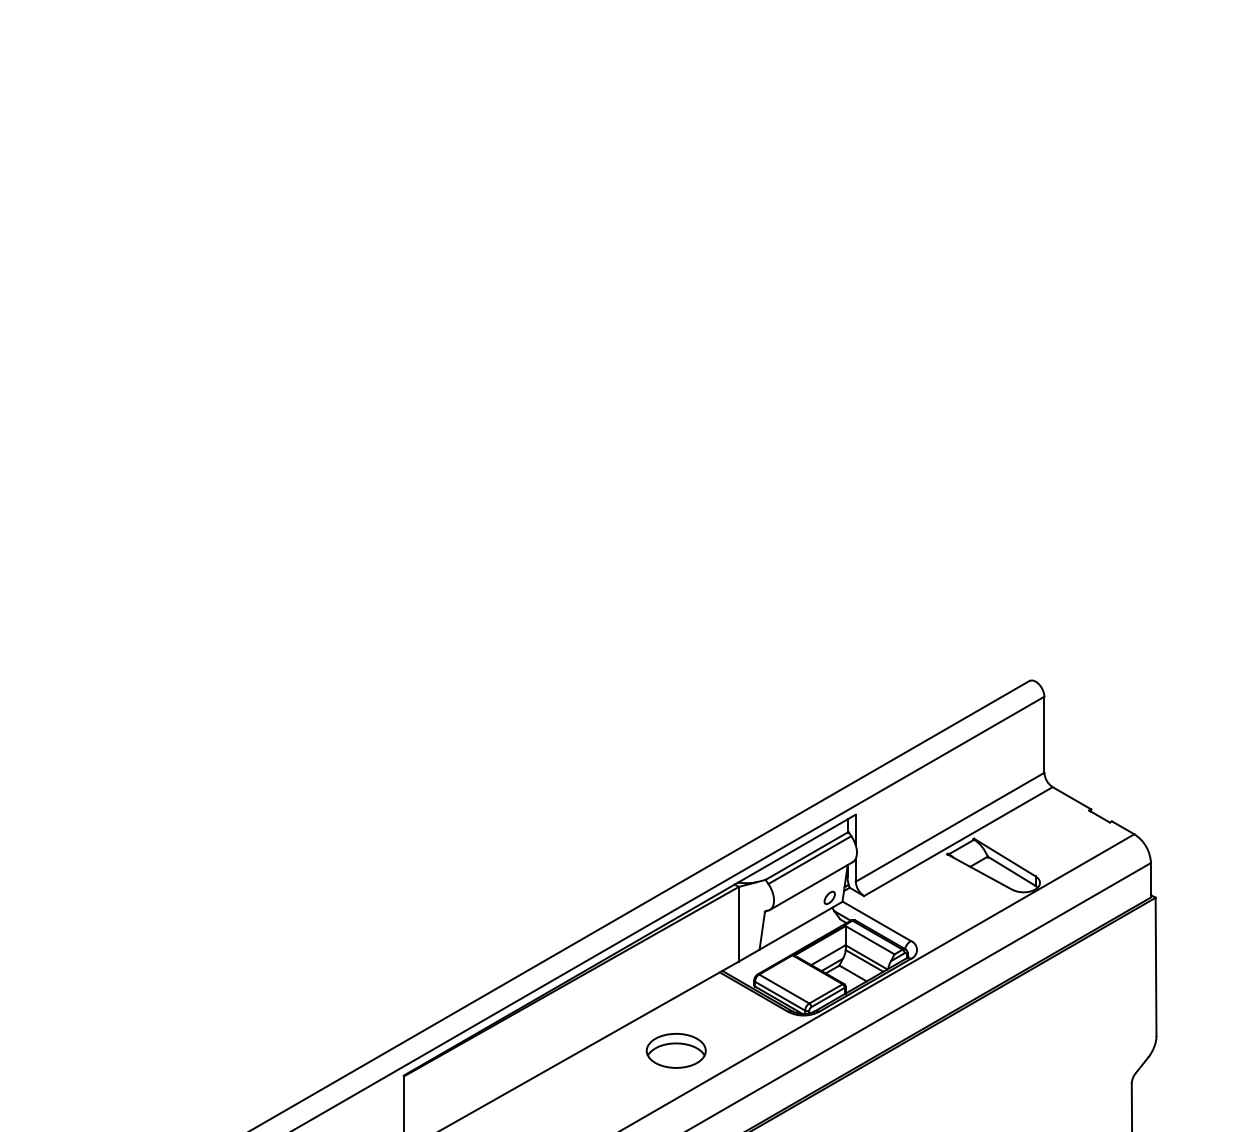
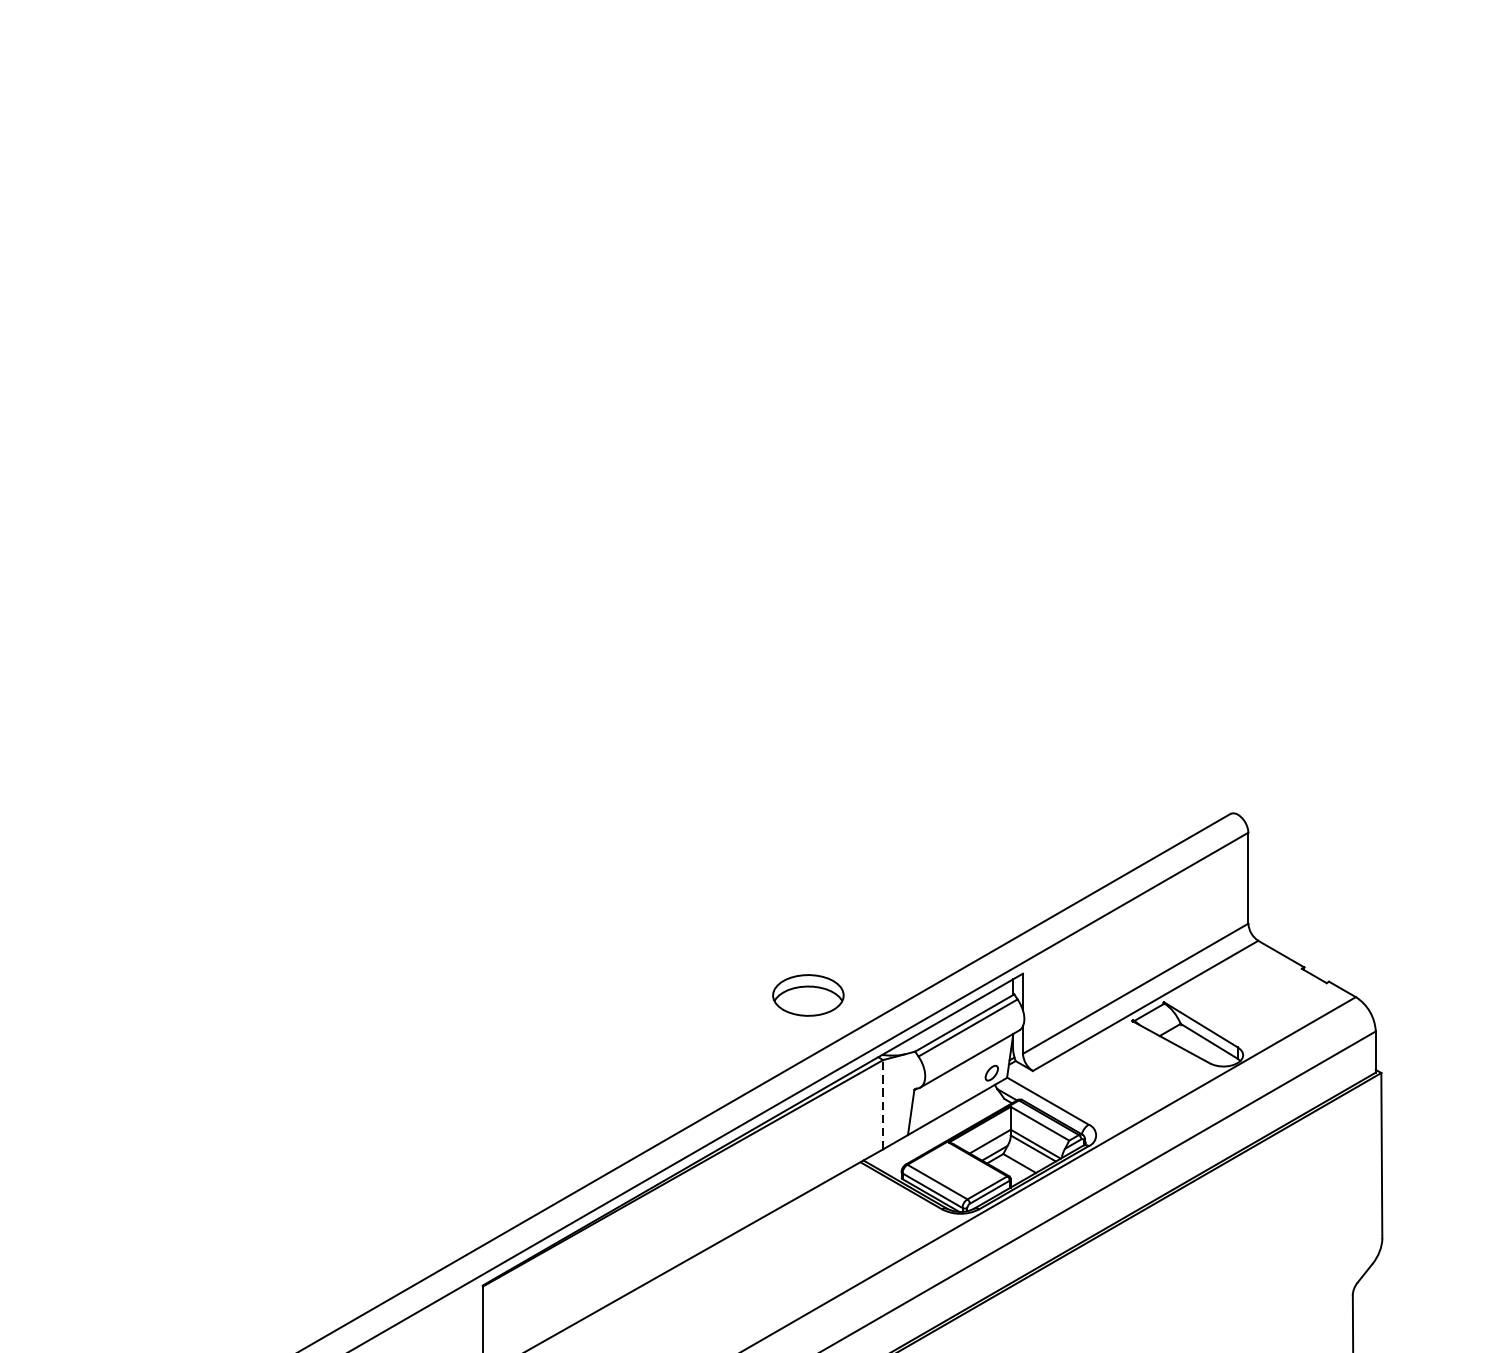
line: (738, 923) -> (882, 1103), solid -> dashed
part: (675, 1050) -> (807, 995), moved

